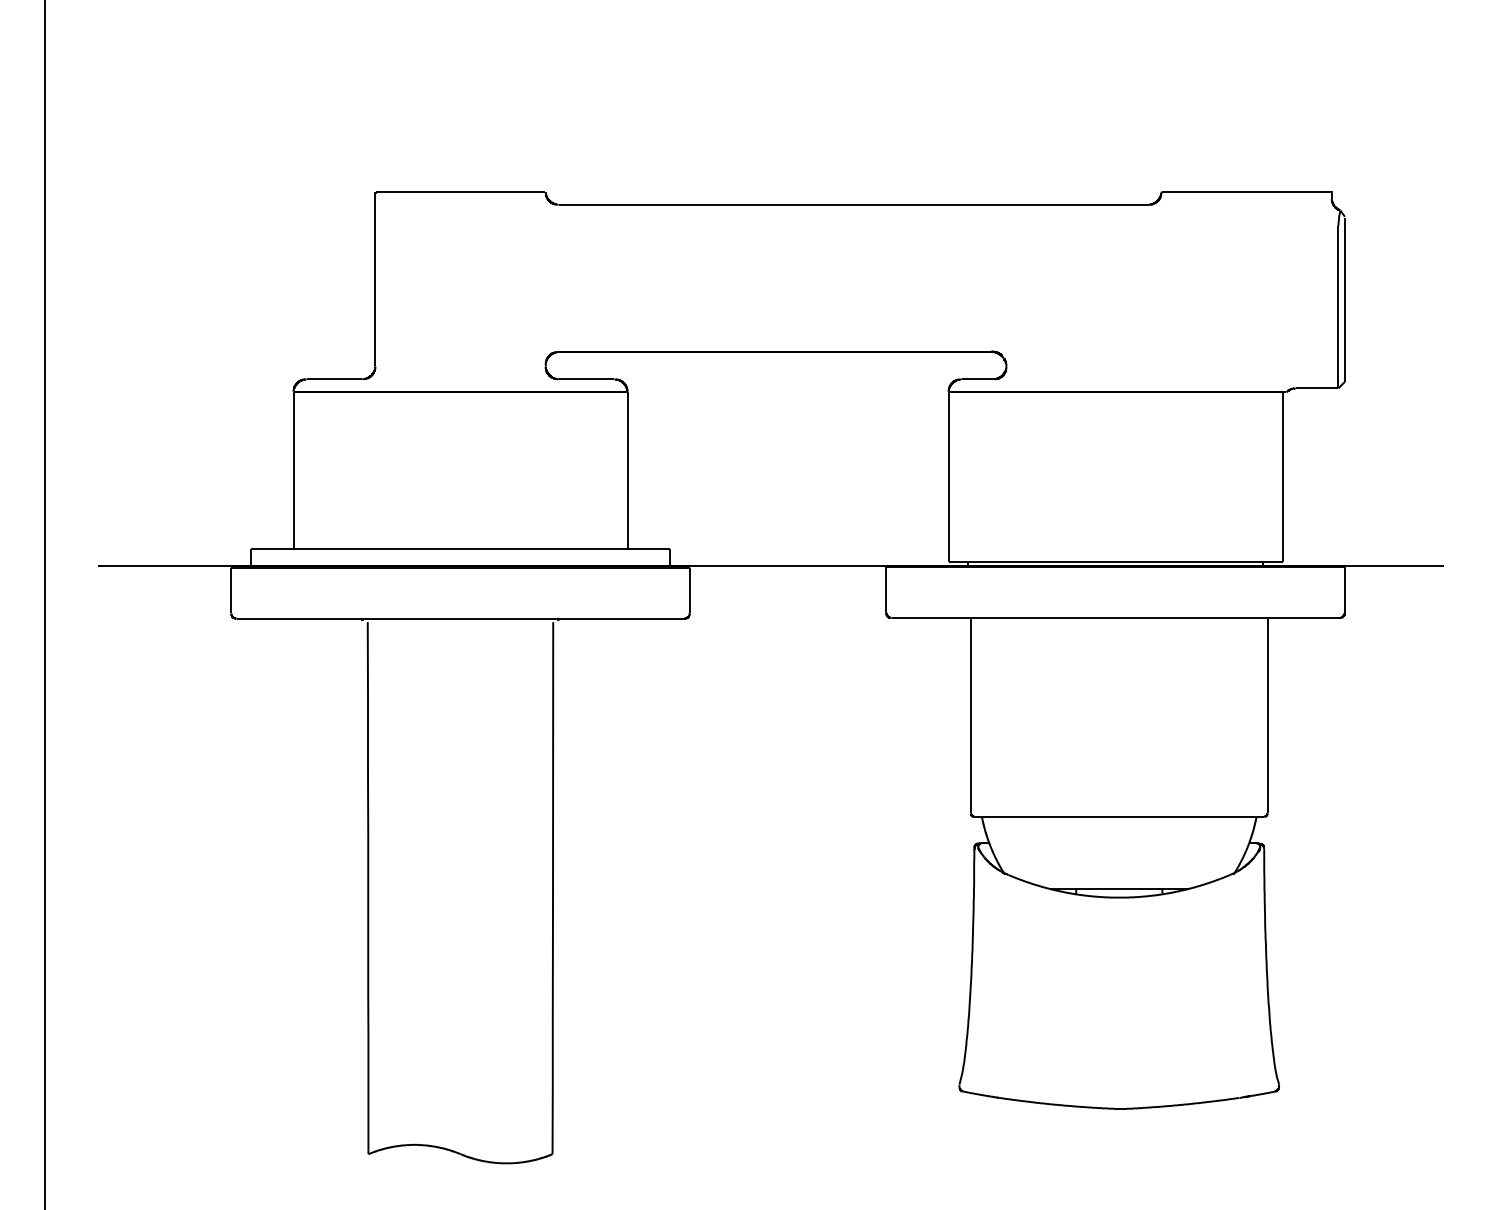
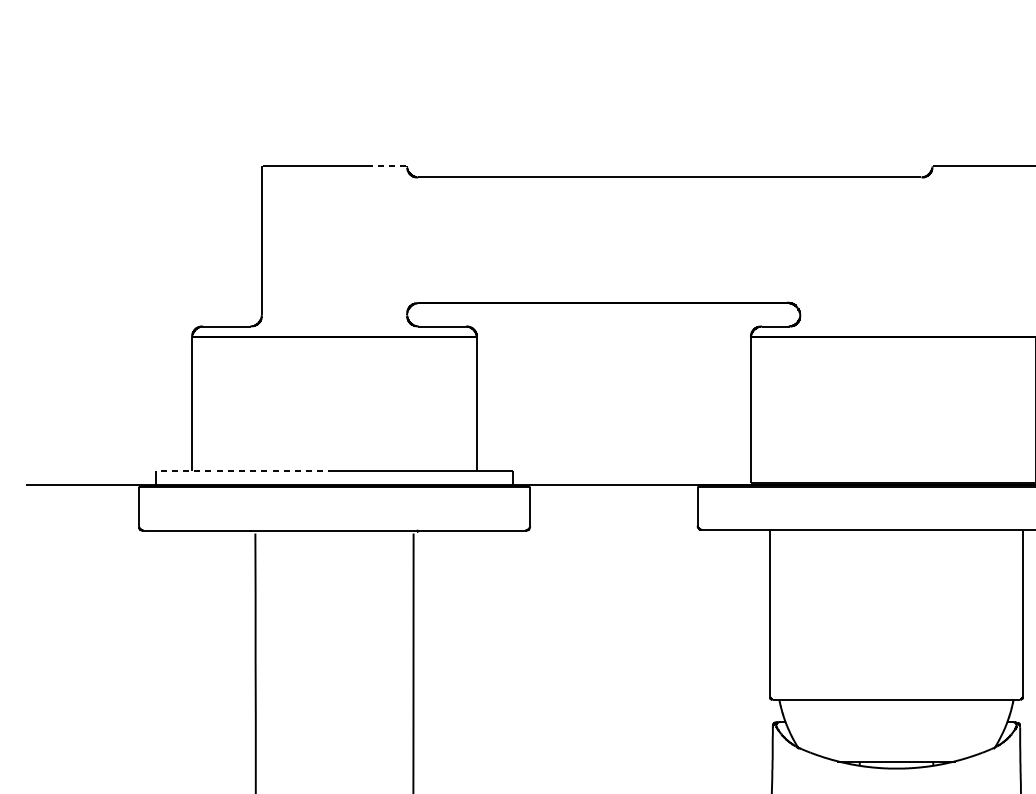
line: (524, 191) -> (389, 166), solid -> dashed
line: (355, 549) -> (244, 471), solid -> dashed

